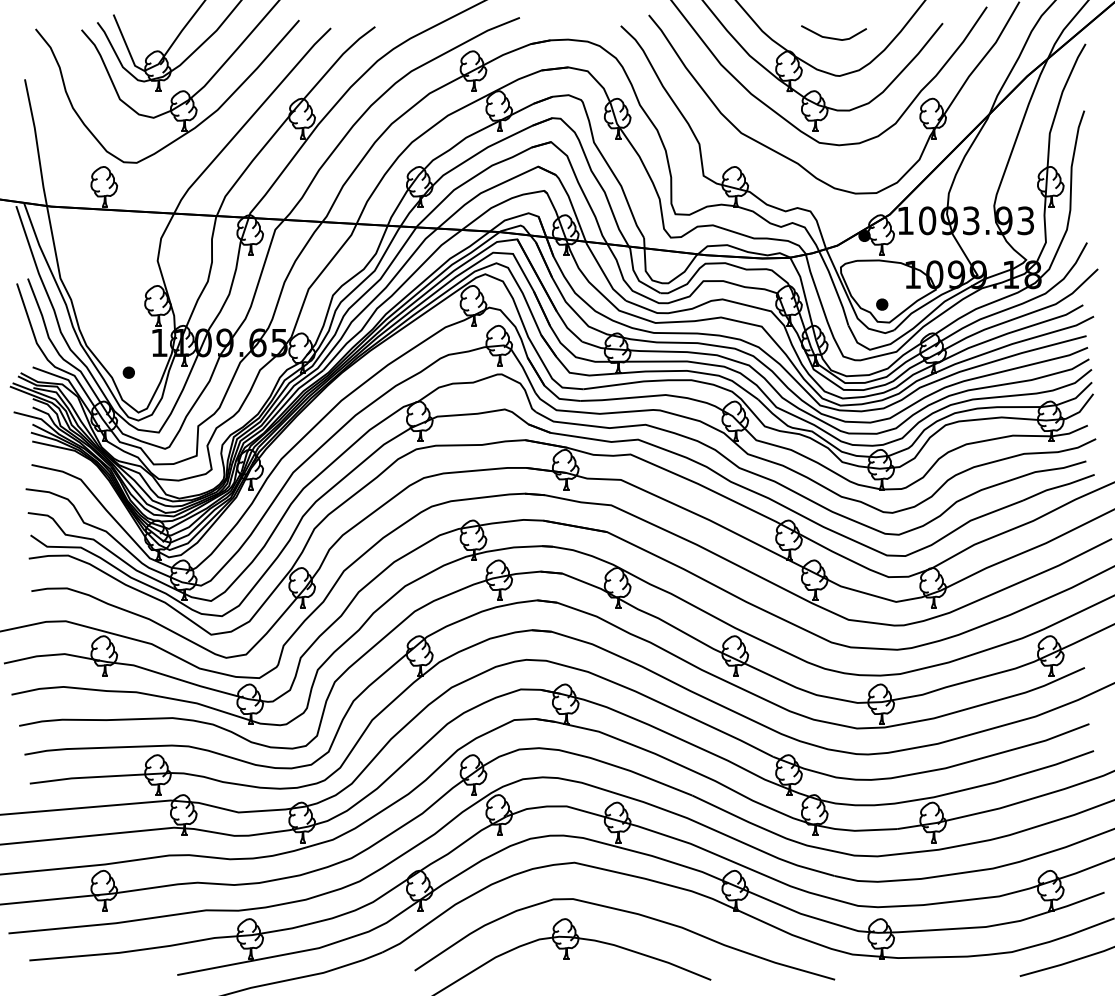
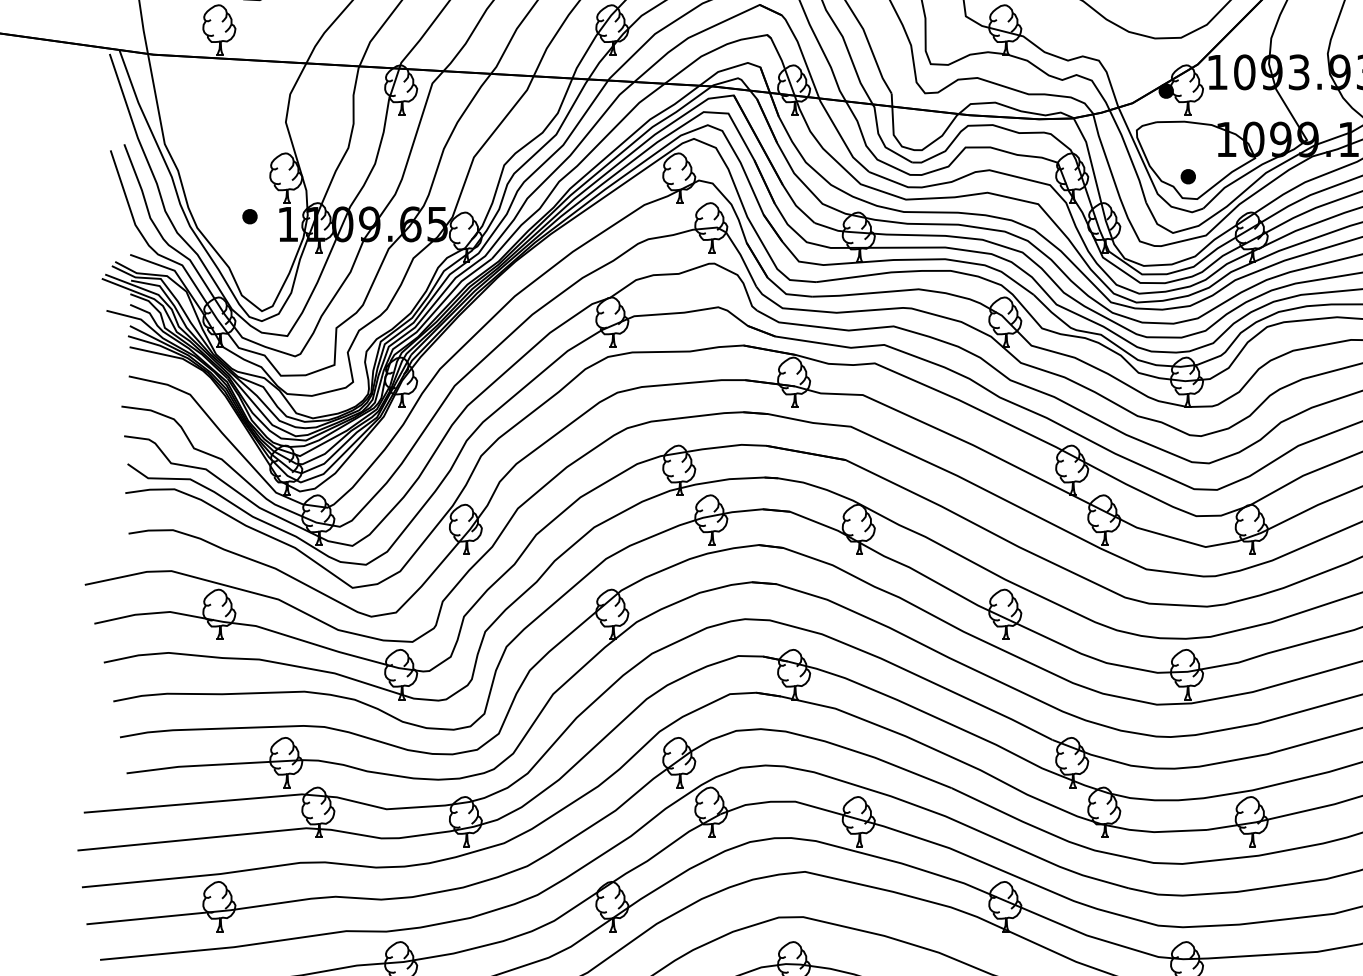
part: (128, 372) -> (249, 216), moved

